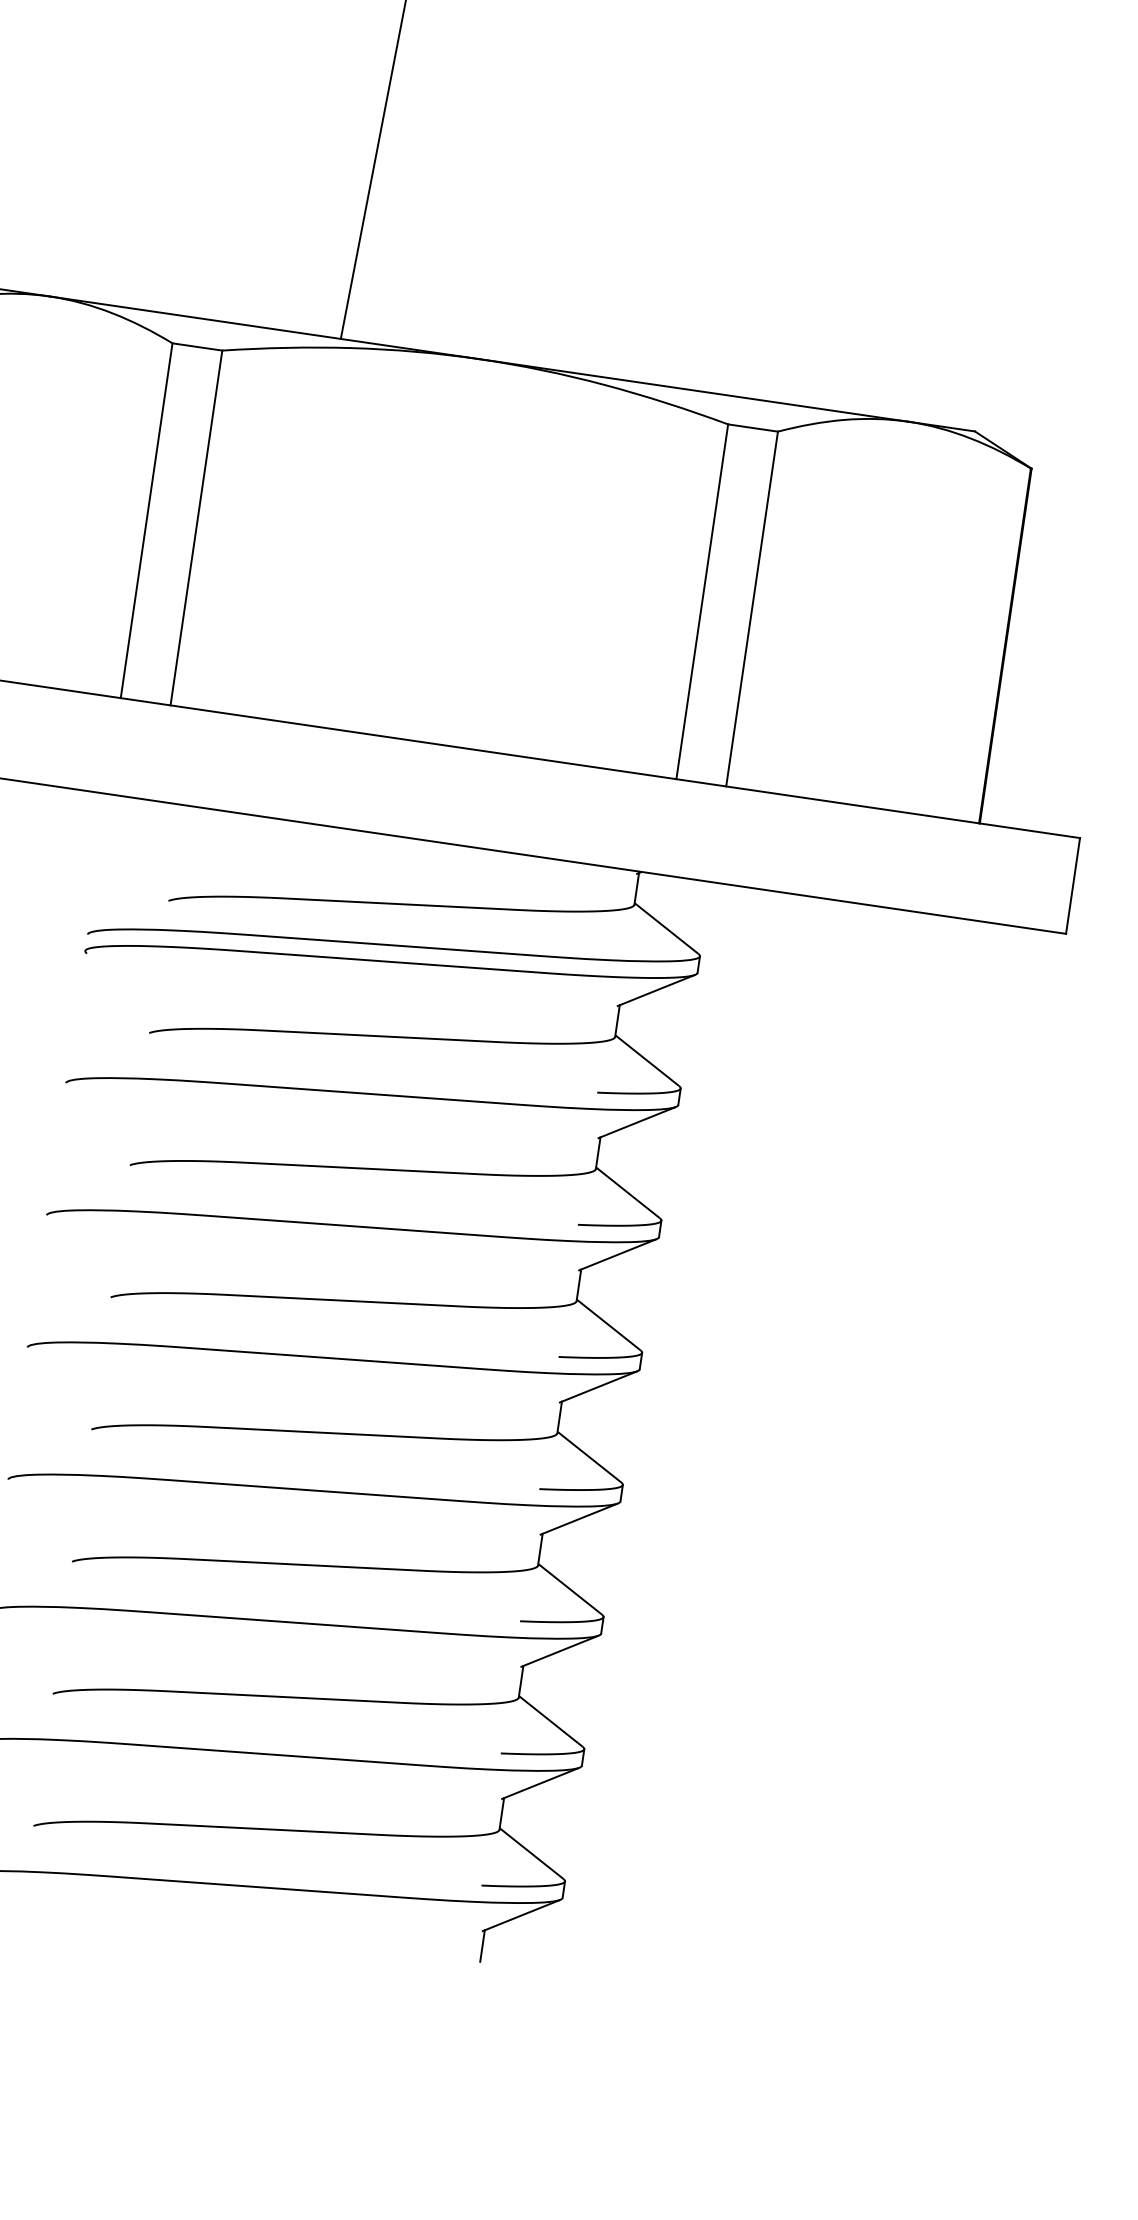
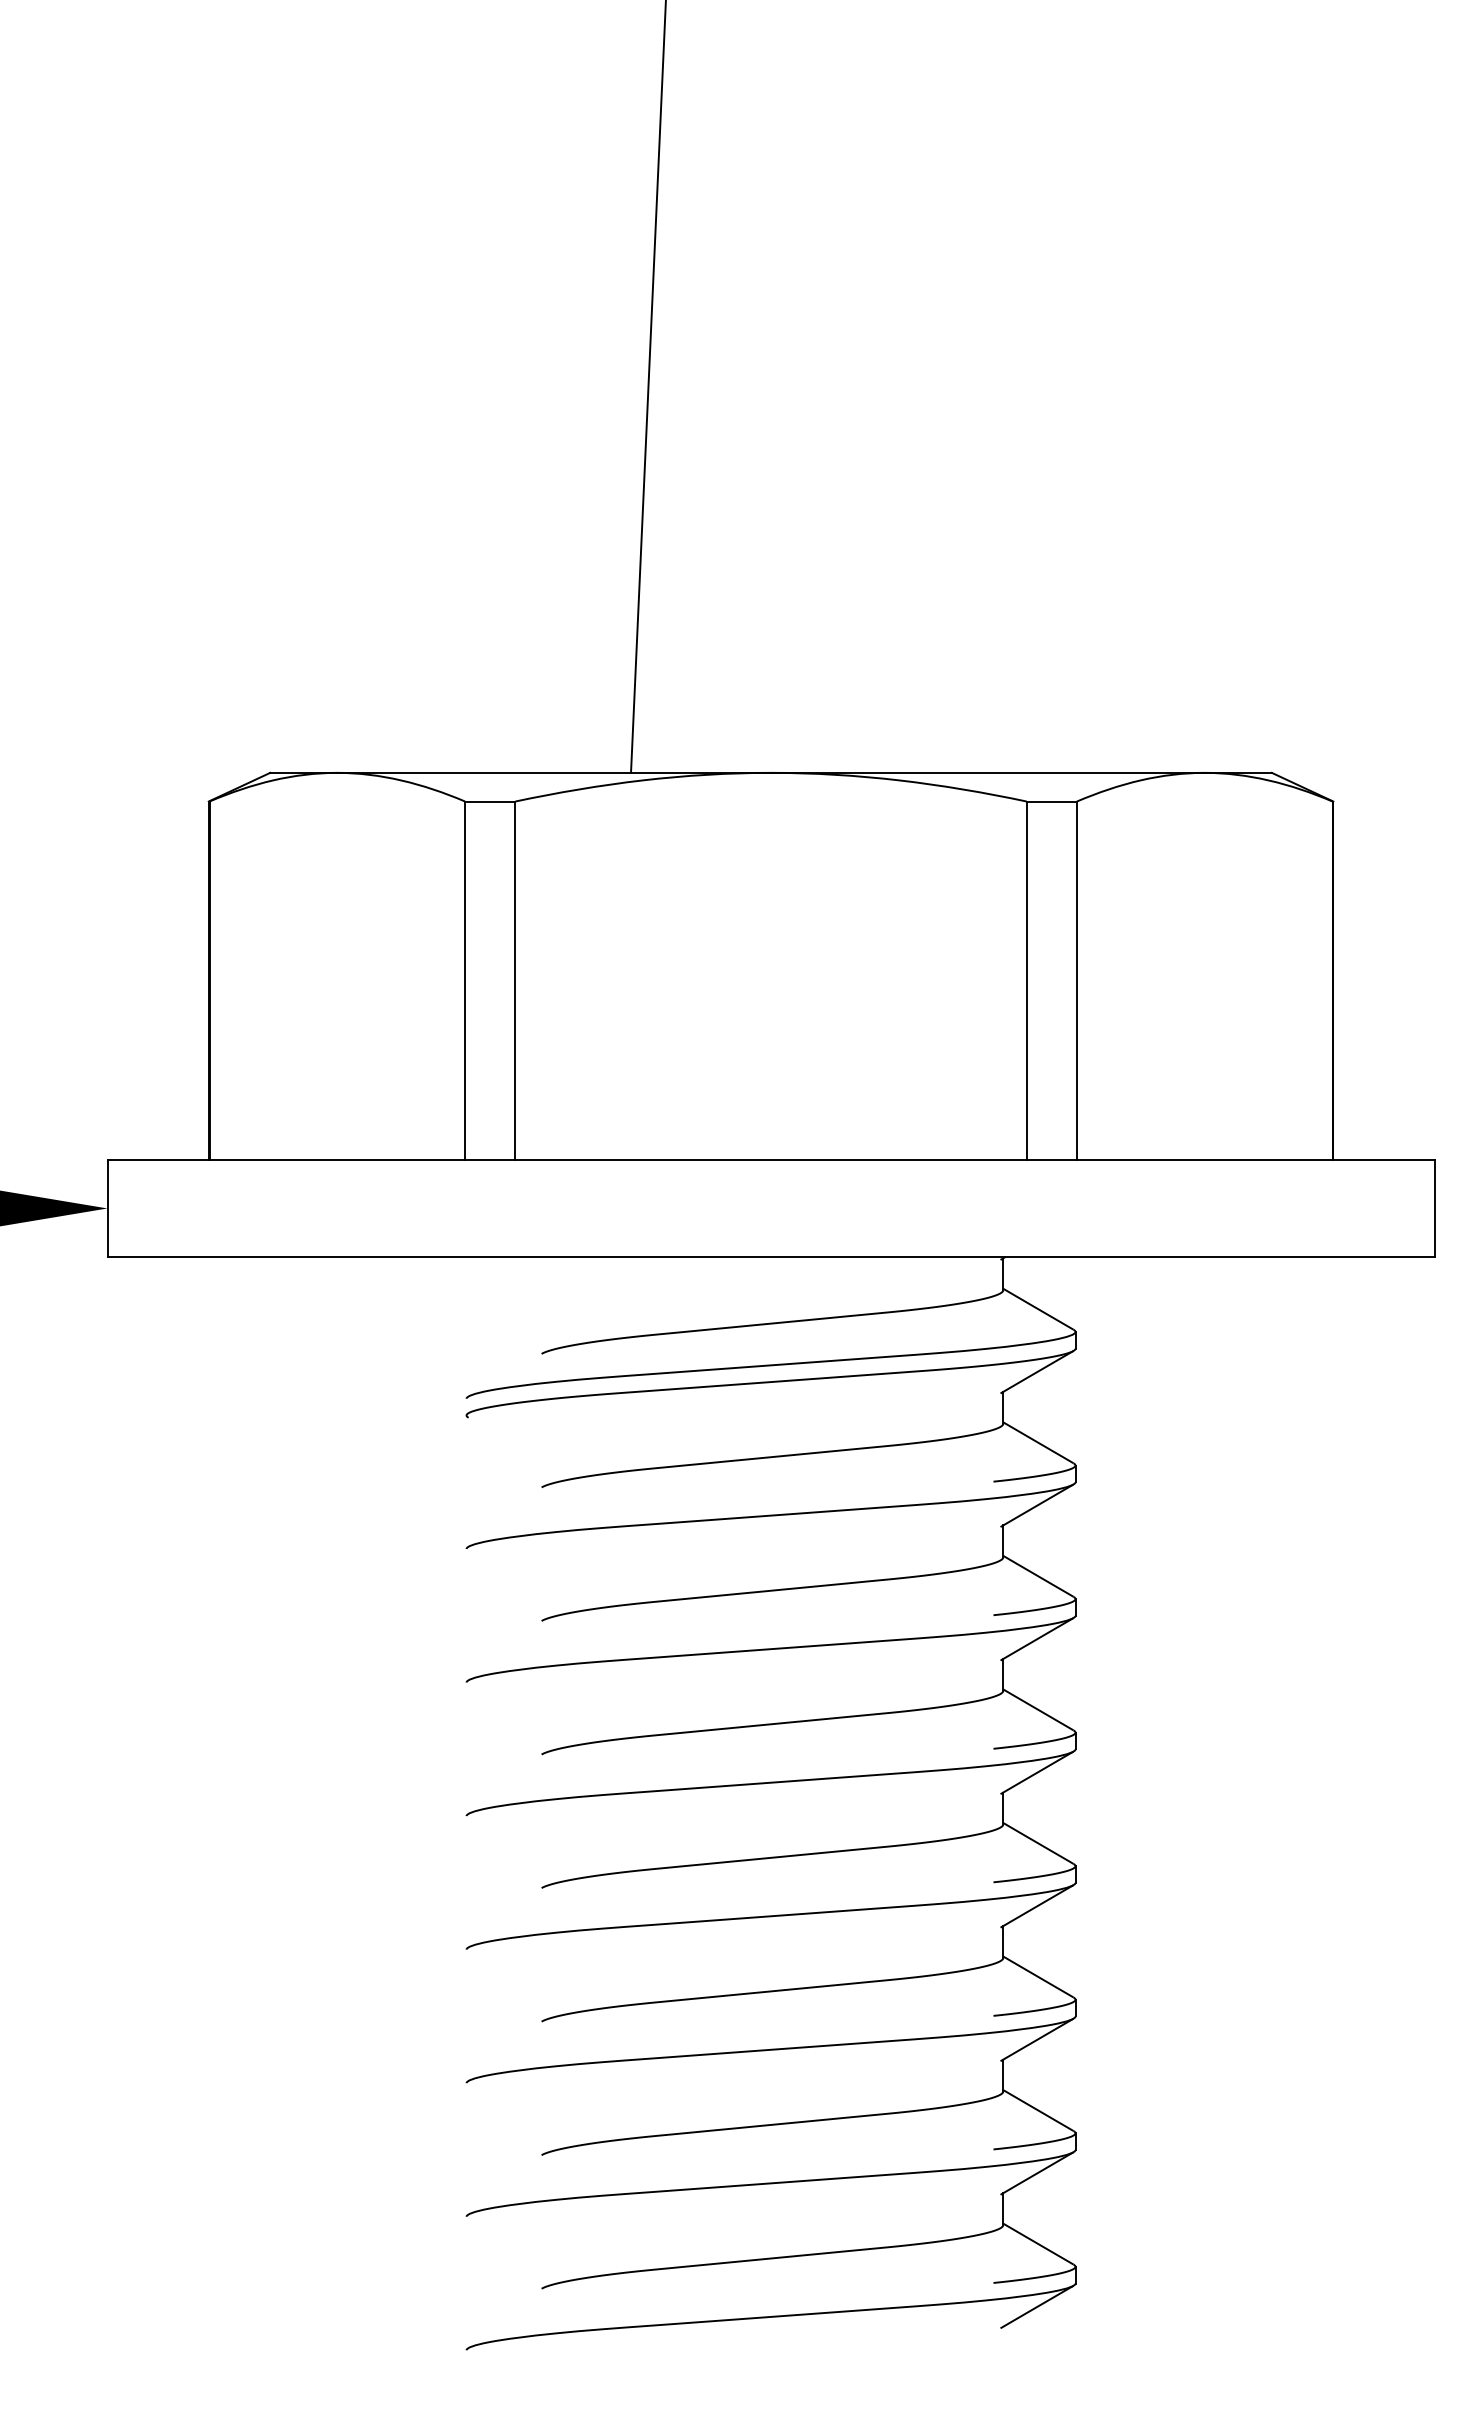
line: (482, 1945) -> (1003, 2342), removed

